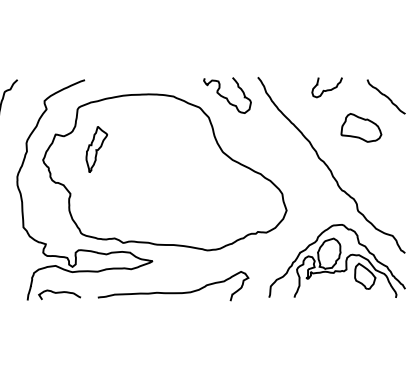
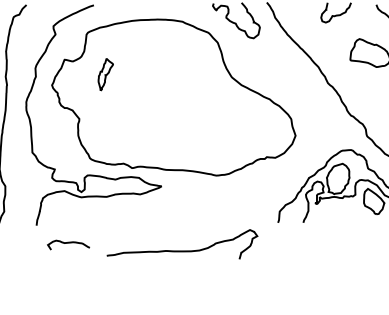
part: (96, 149) -> (105, 74), size x0.7
curve: (173, 292) -> (182, 250), moved
curve: (59, 293) -> (68, 243), moved

